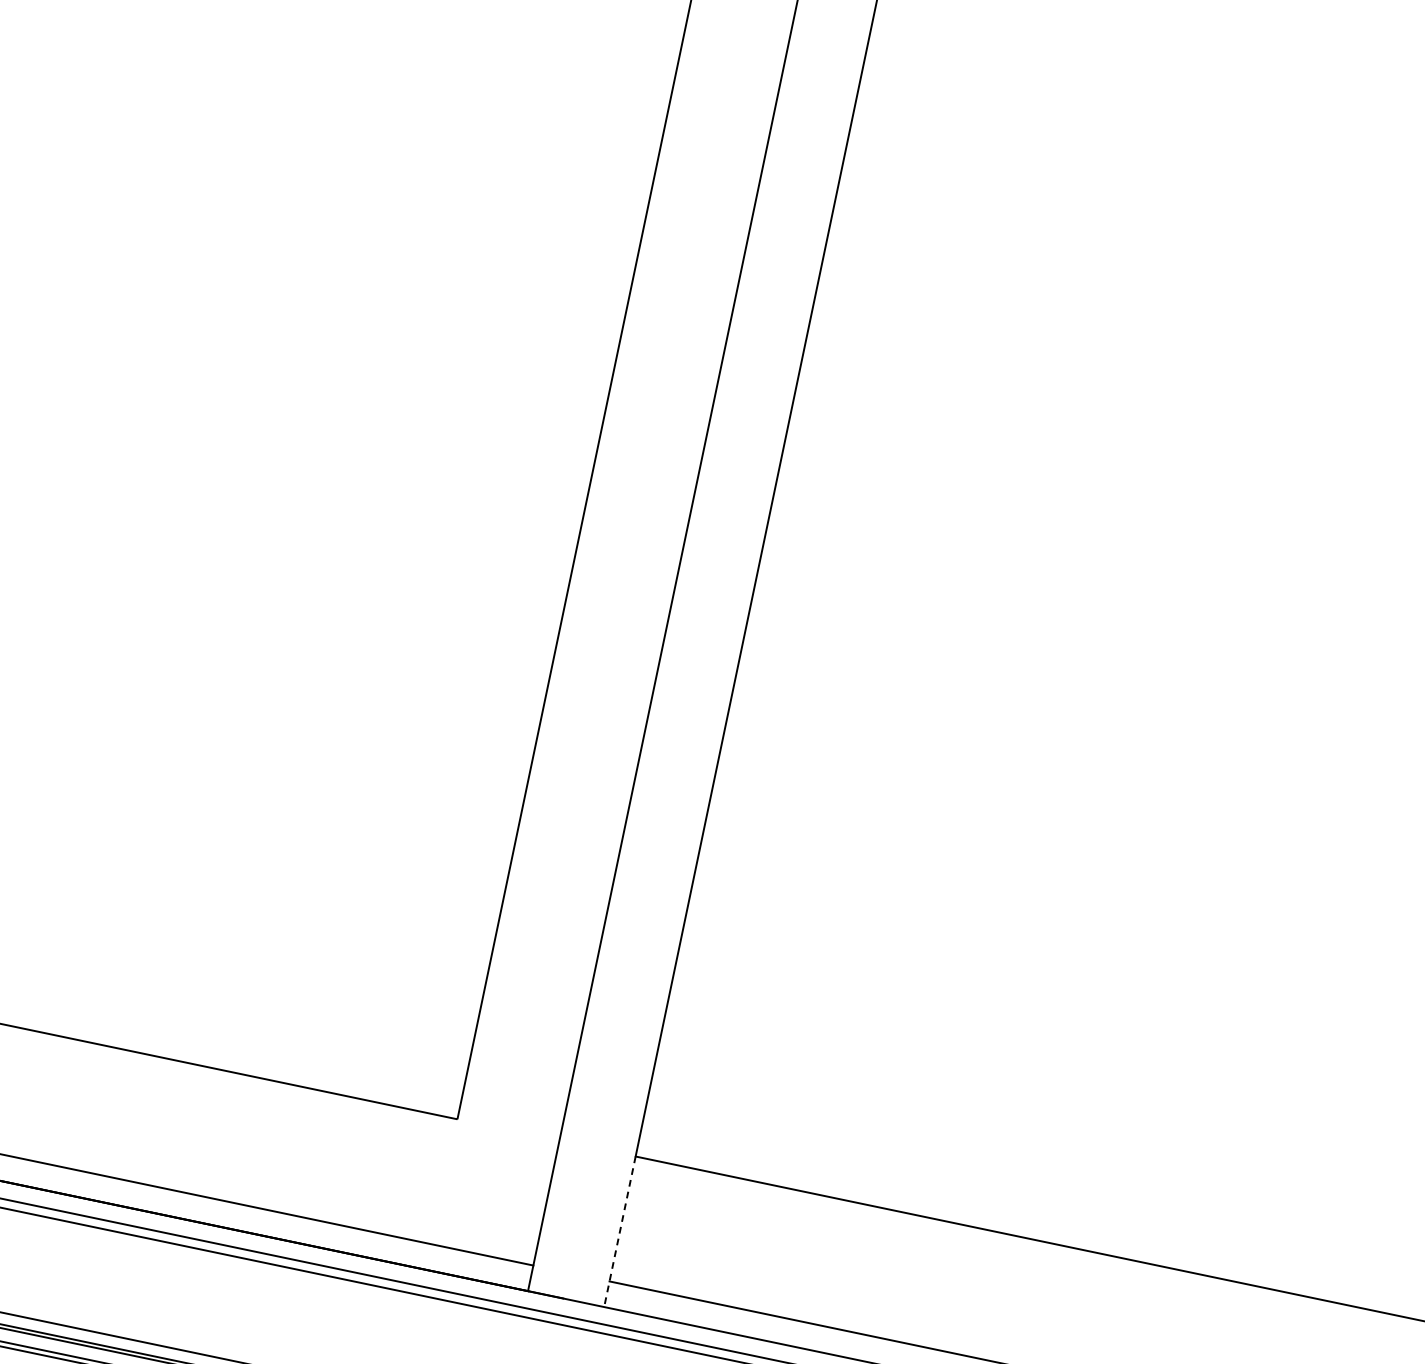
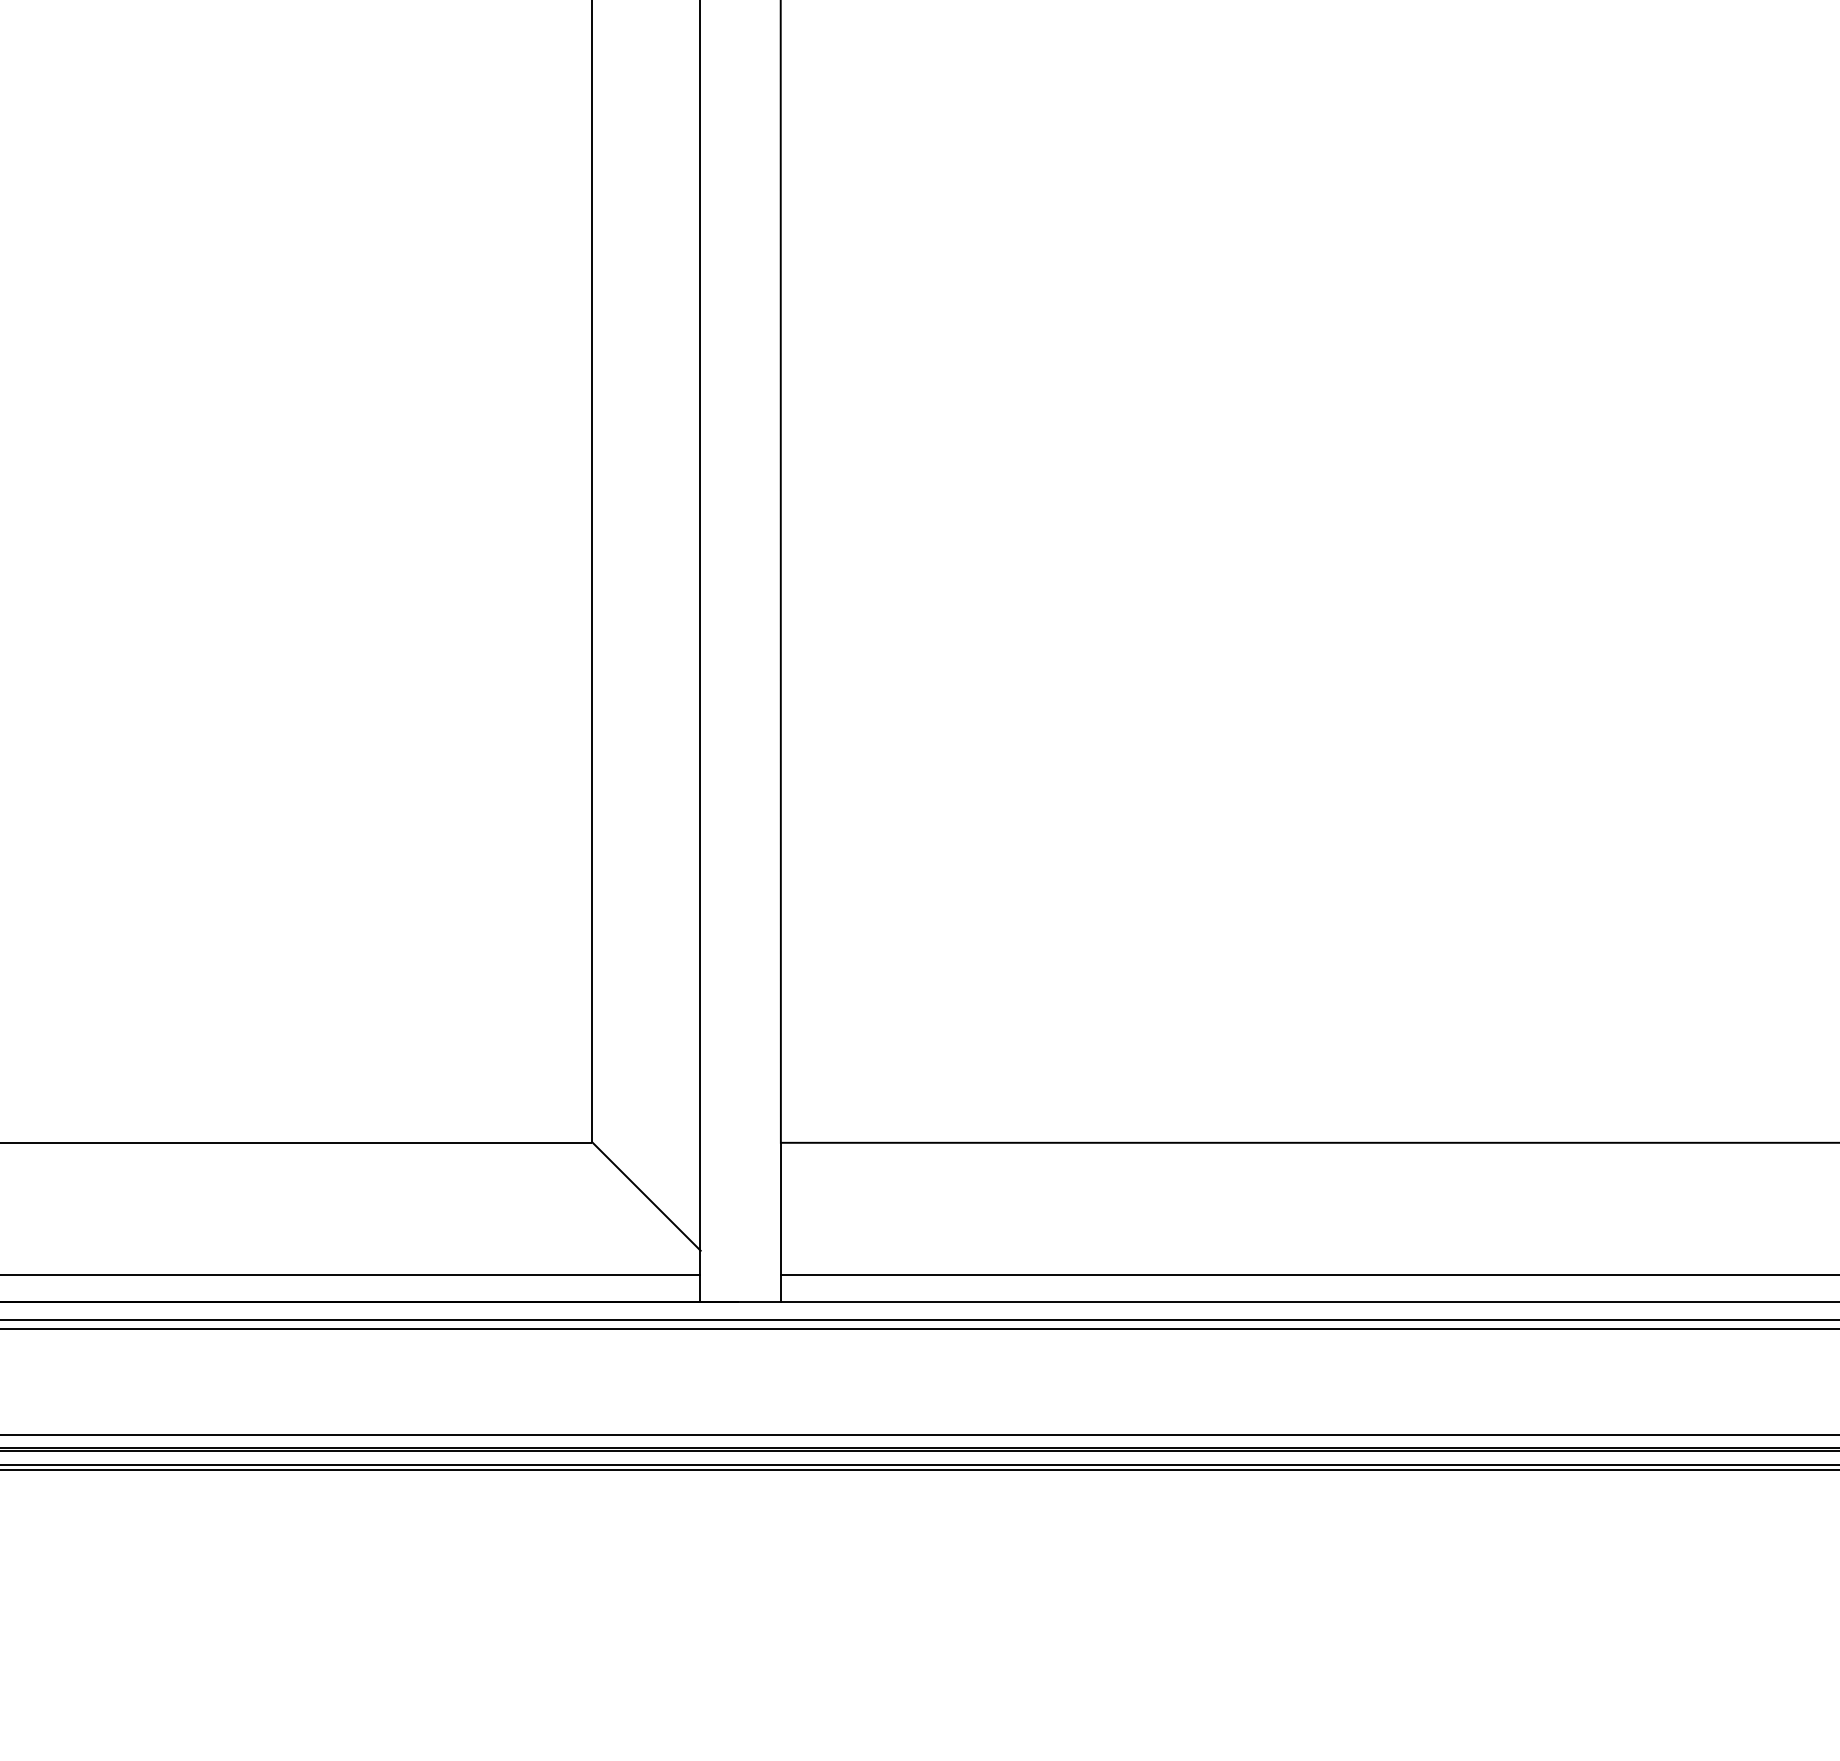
line: (498, 1180) -> (646, 1196), added
line: (619, 1231) -> (780, 1222), dashed -> solid

